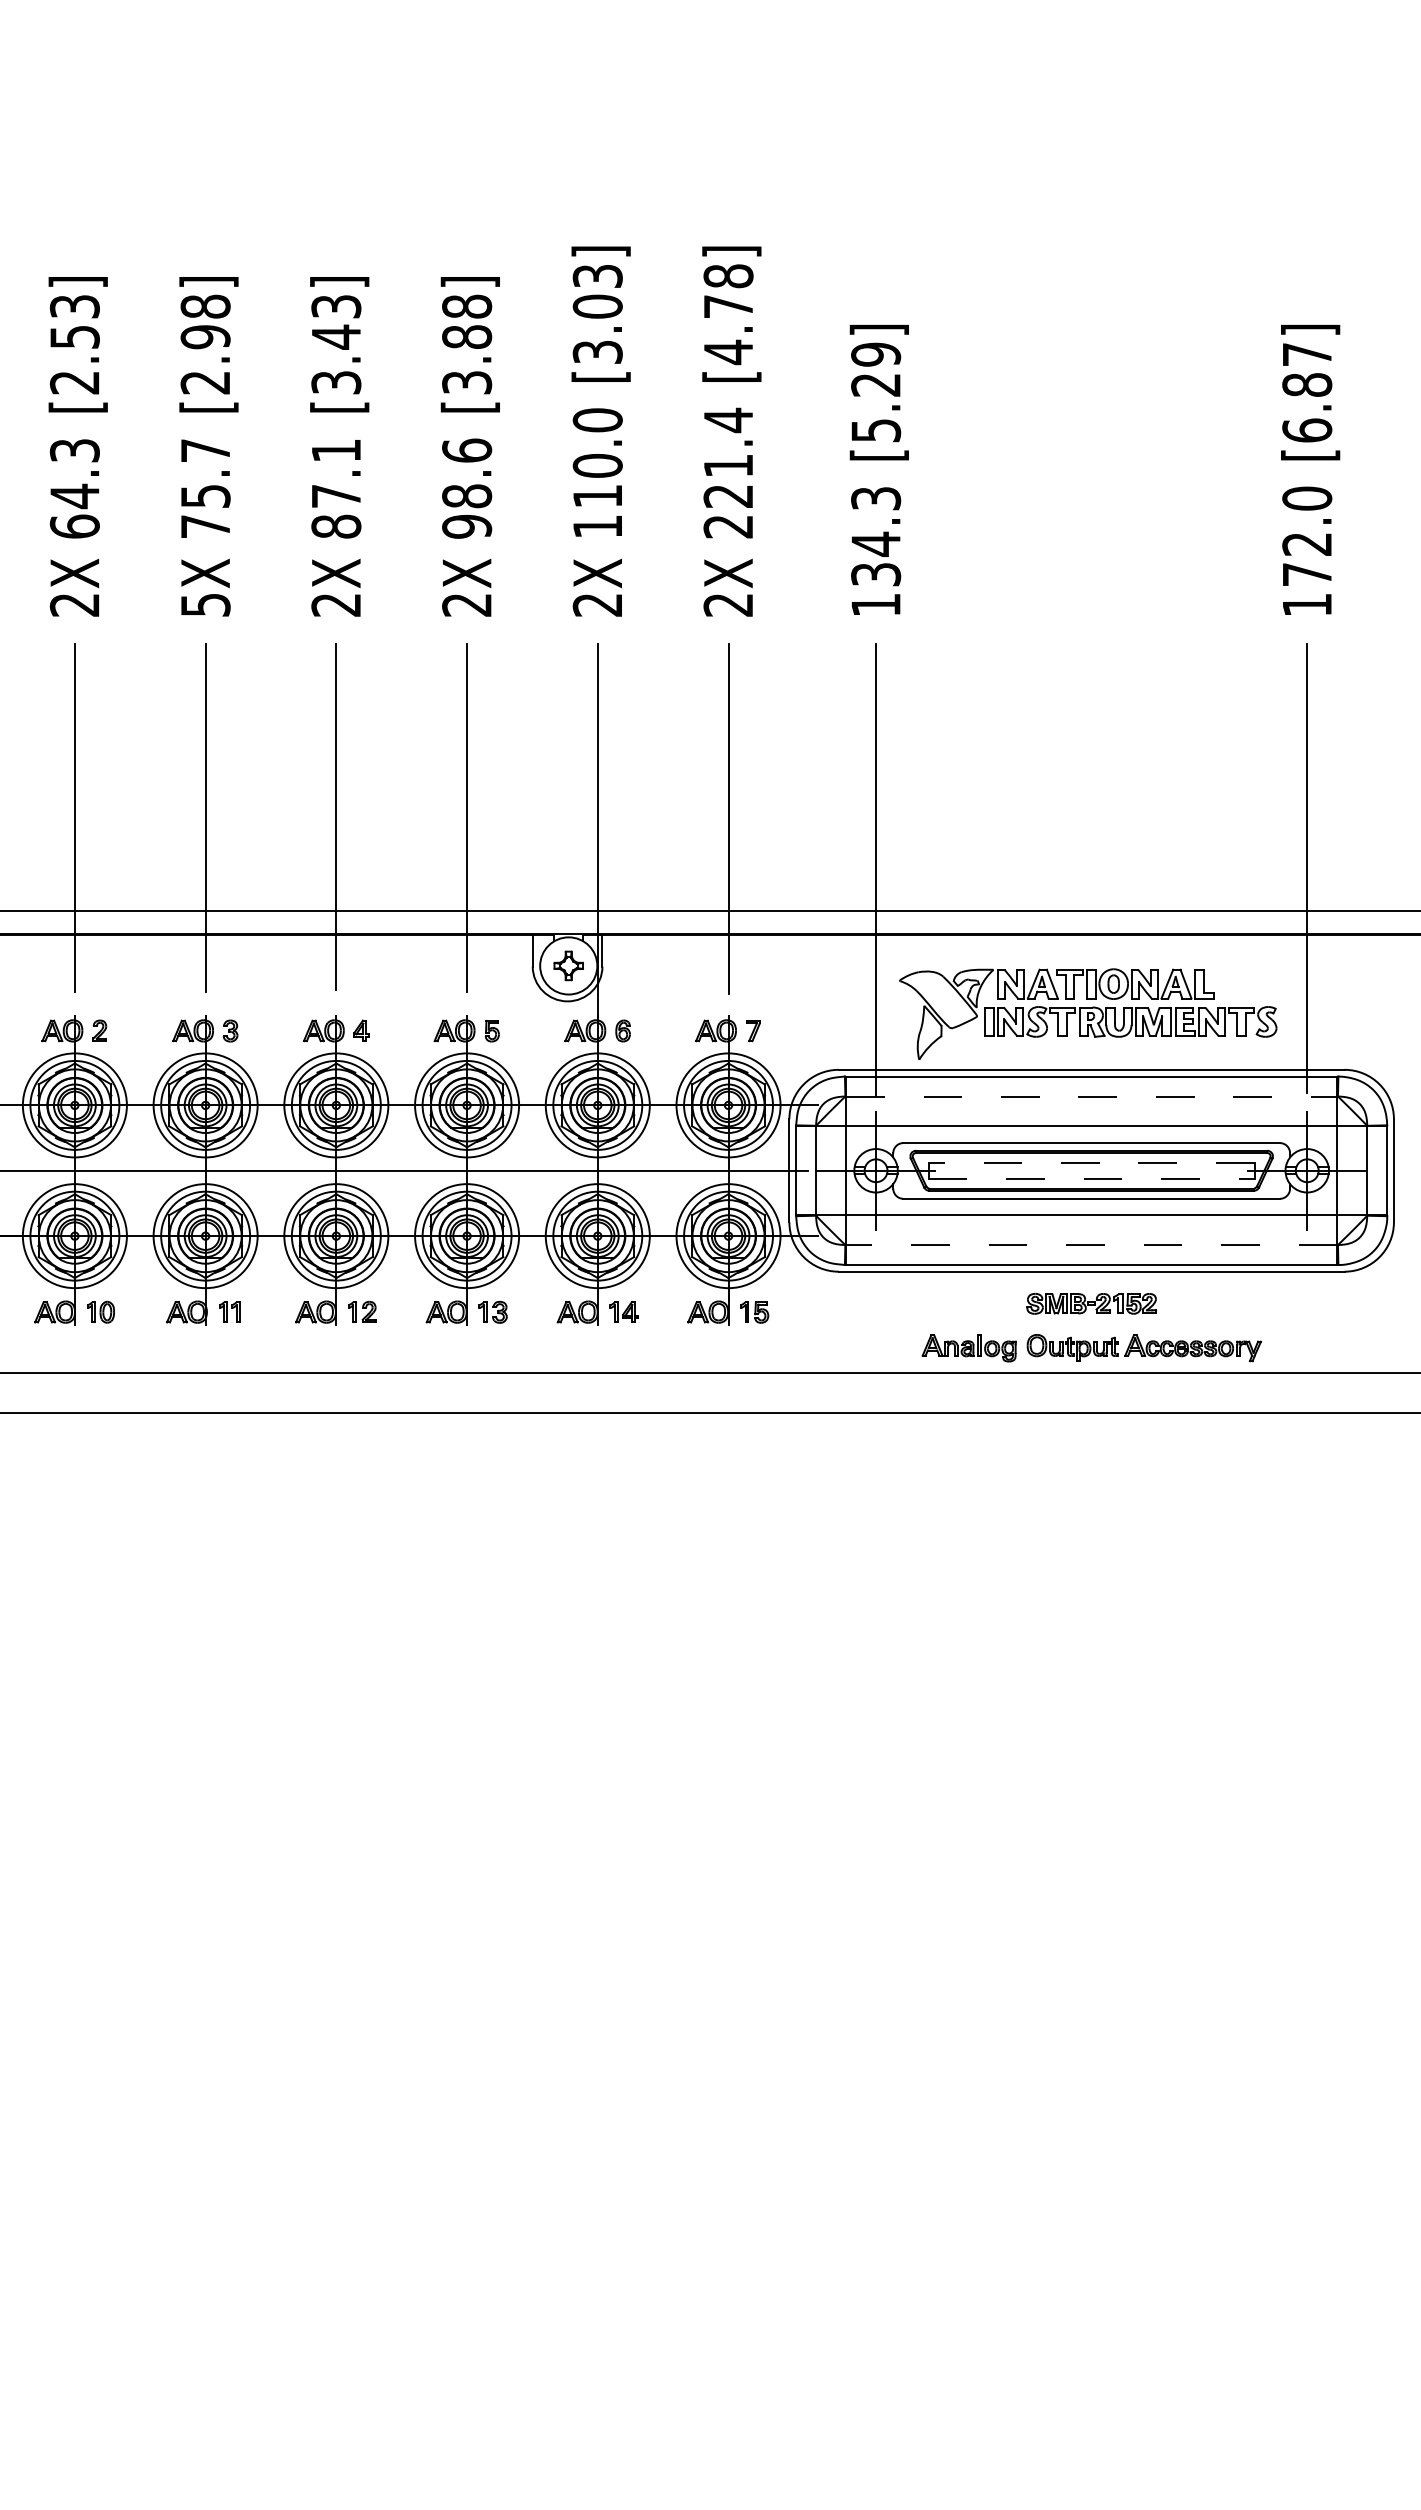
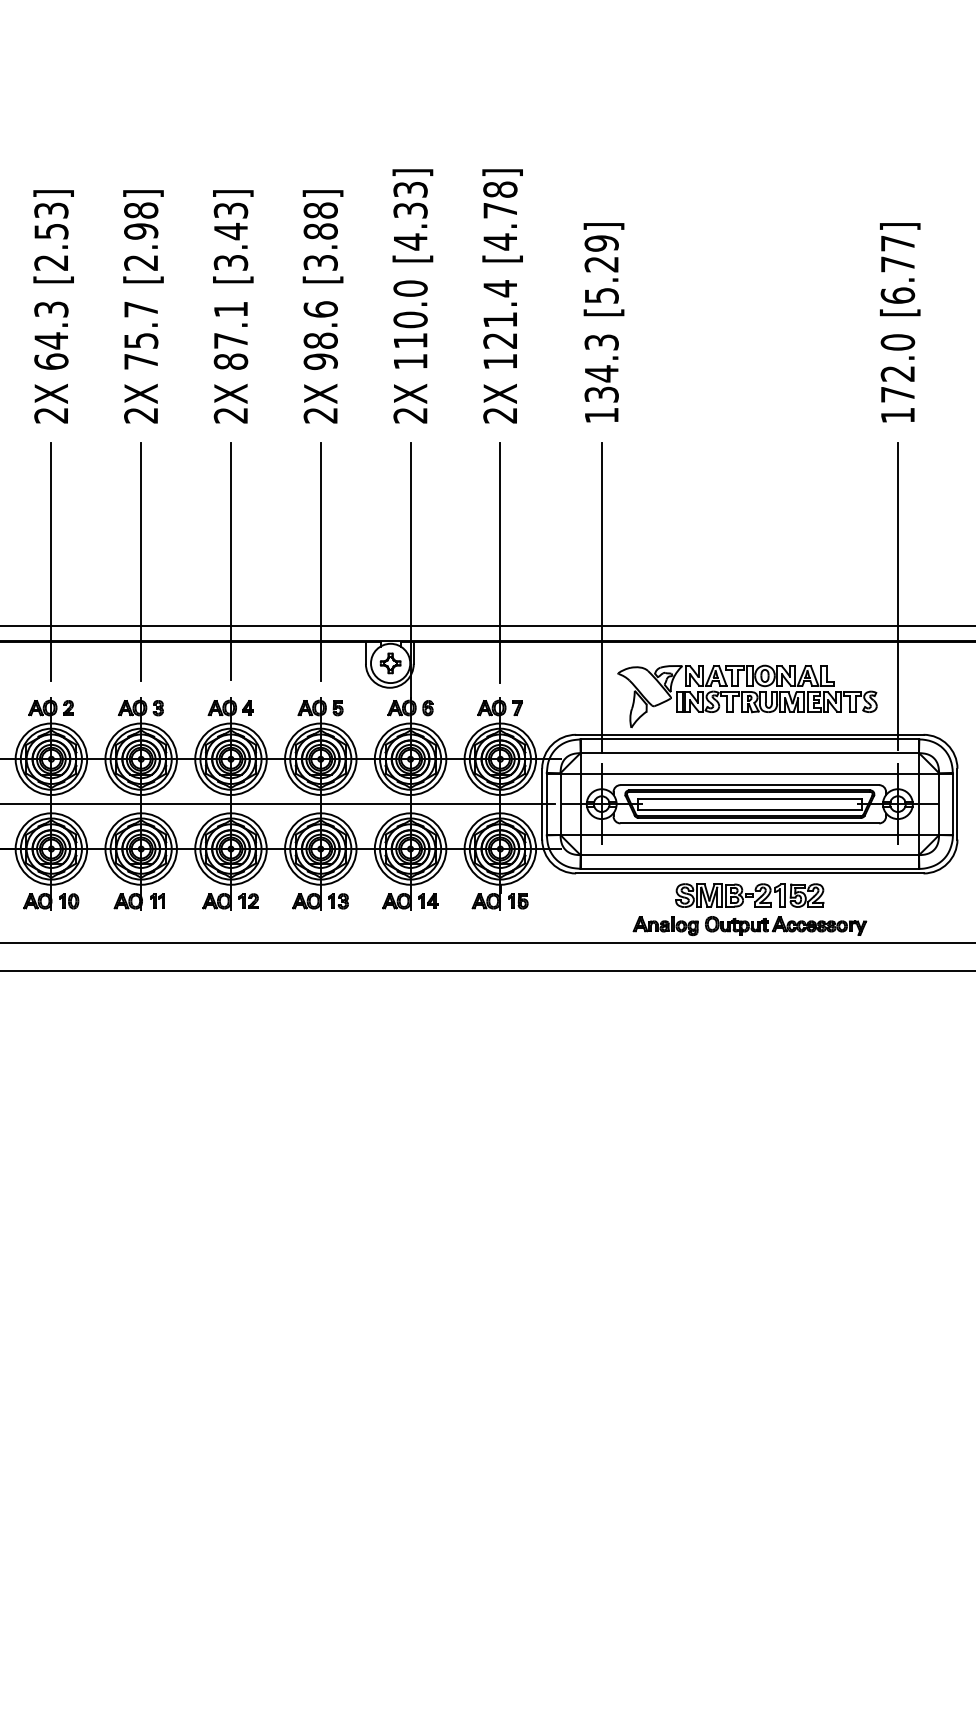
text: (597, 329) -> (410, 226), [3.03] -> [4.33]
text: (1306, 385) -> (897, 264), [6.87] -> [6.77]
text: (727, 526) -> (499, 361), 221.4 -> 121.4
text: (206, 604) -> (141, 415), 5X -> 2X
line: (1091, 1097) -> (749, 753), dashed -> solid
line: (1091, 1162) -> (749, 798), dashed -> solid
line: (1091, 1178) -> (749, 809), dashed -> solid
line: (1091, 1245) -> (749, 855), dashed -> solid
part: (1091, 1303) -> (749, 895), size x1.67

